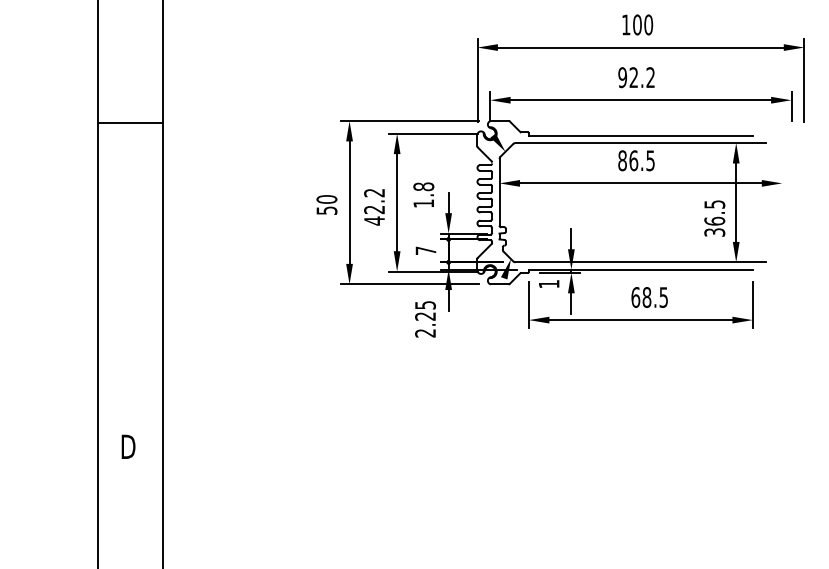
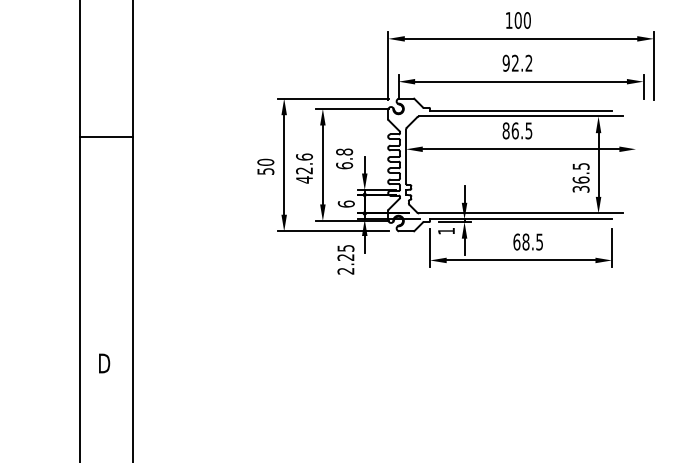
line: (130, 123) -> (106, 137), moved
fill: (497, 142) -> (404, 116), removed
text: (374, 192) -> (304, 156), 42.2 -> 42.6
text: (423, 203) -> (344, 165), 1.8 -> 6.8
text: (425, 250) -> (345, 203), 7 -> 6
fill: (505, 269) -> (410, 219), removed

